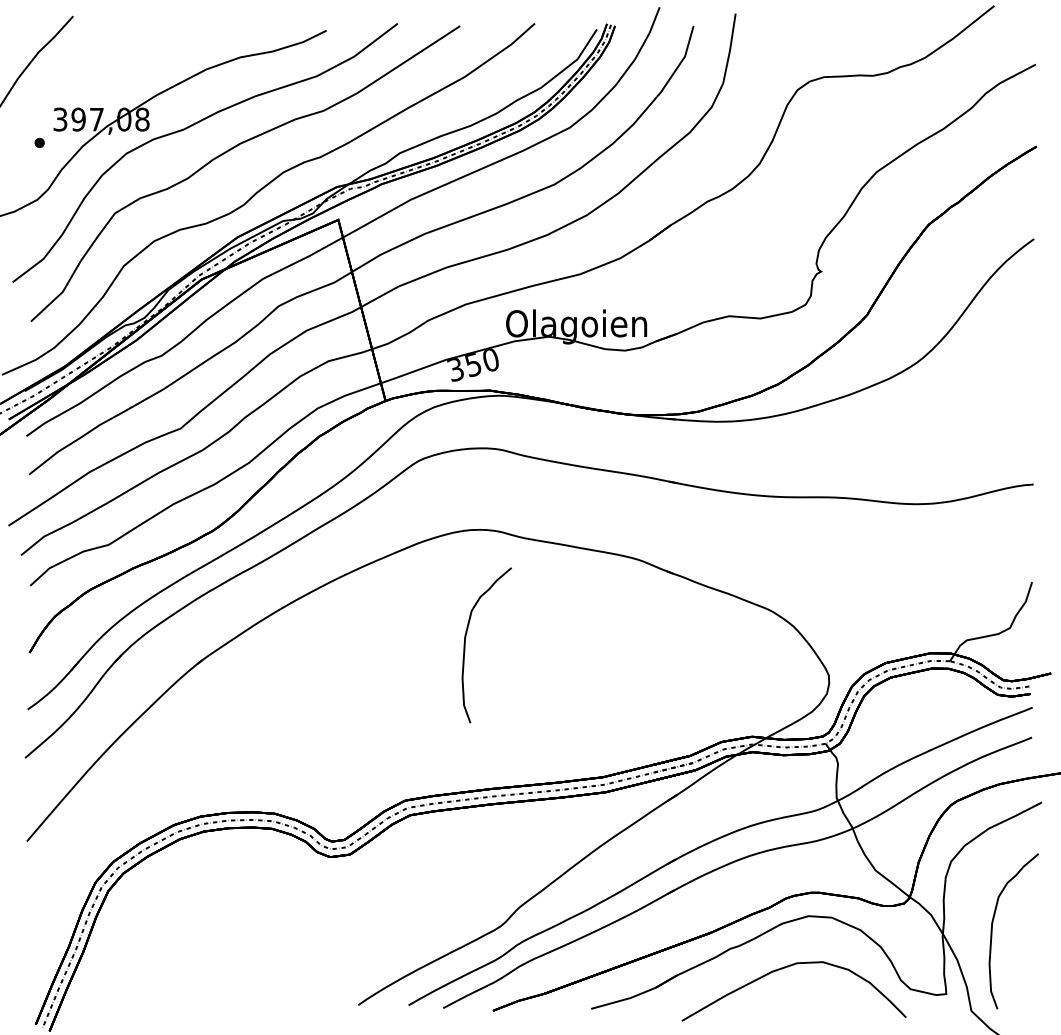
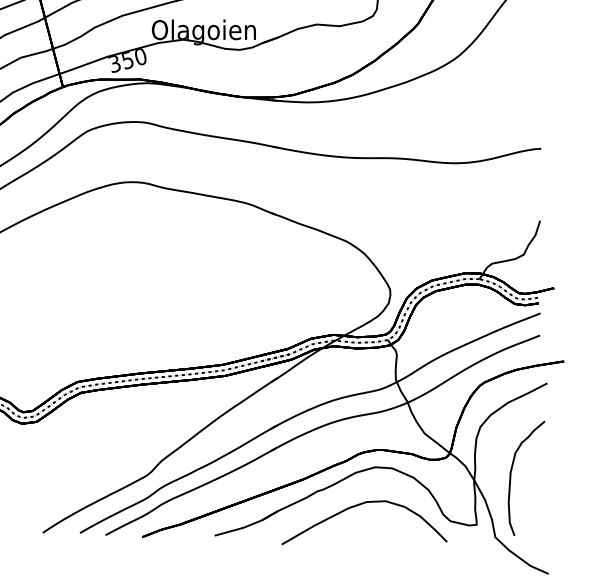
curve: (465, 645) -> (121, 267), removed

